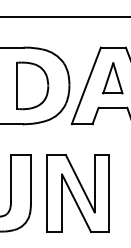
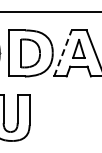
line: (85, 85) -> (62, 53), solid -> dashed
part: (78, 194) -> (58, 118), removed

